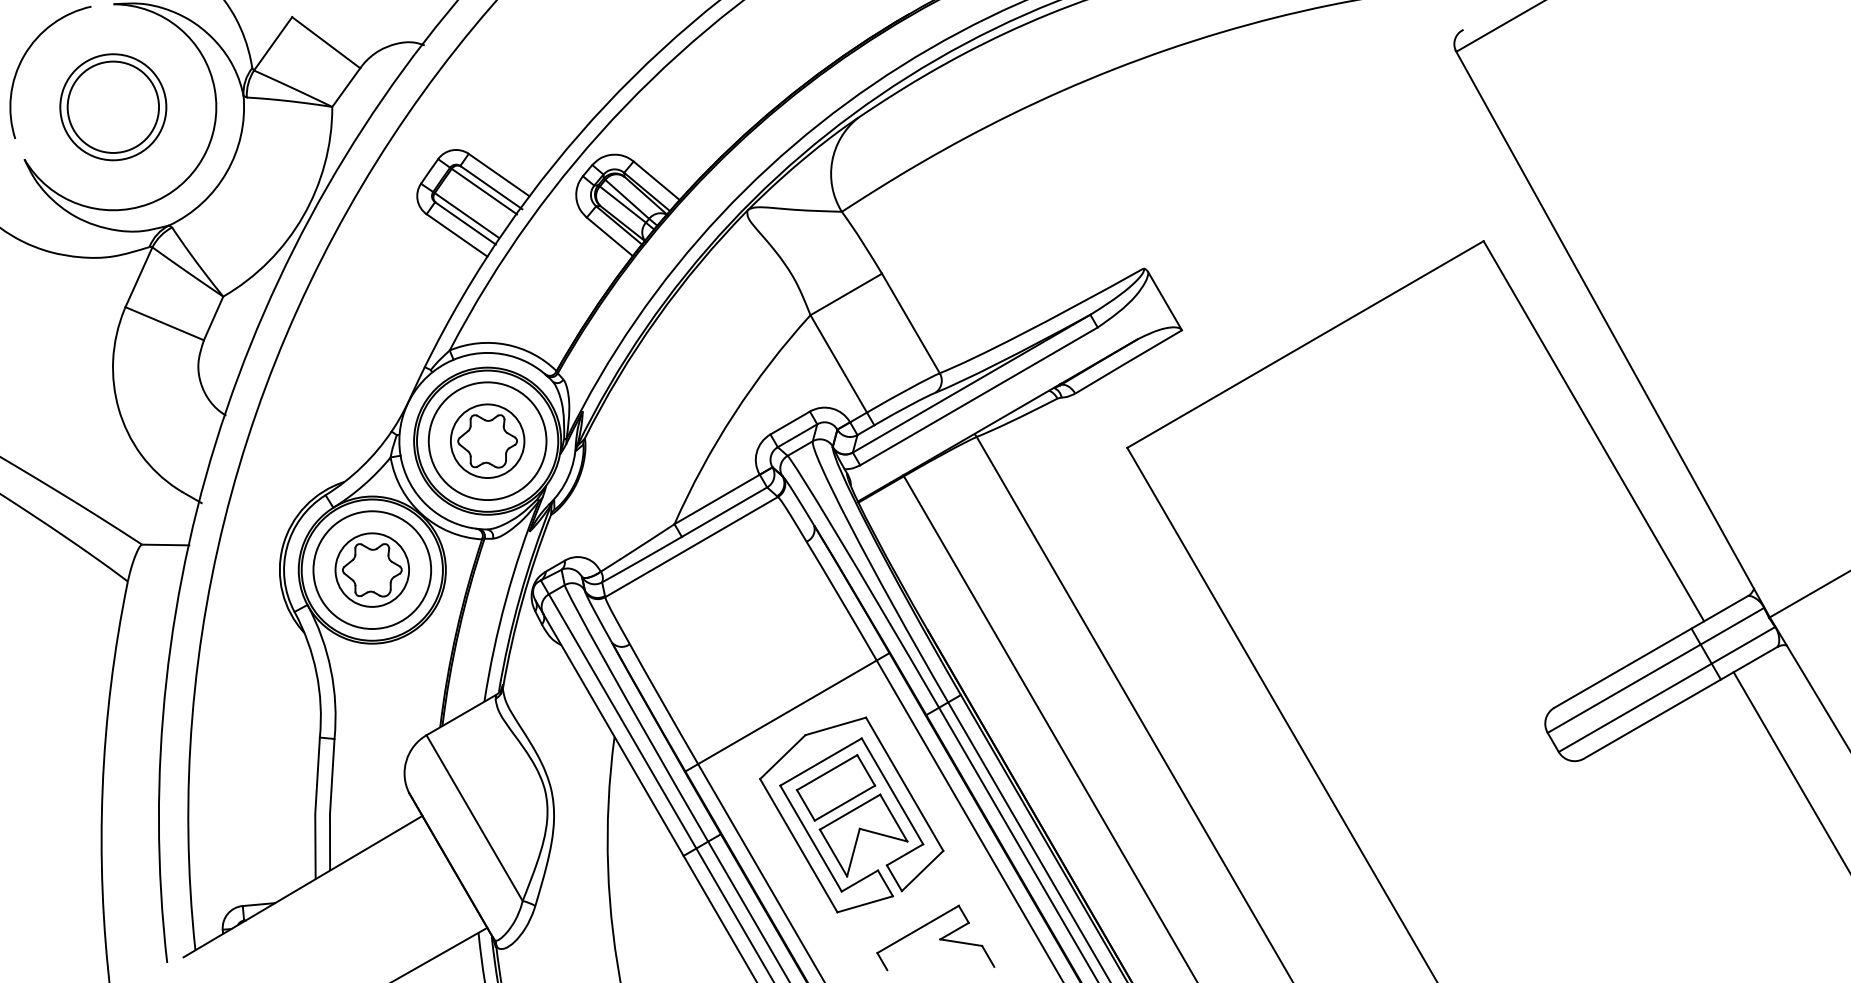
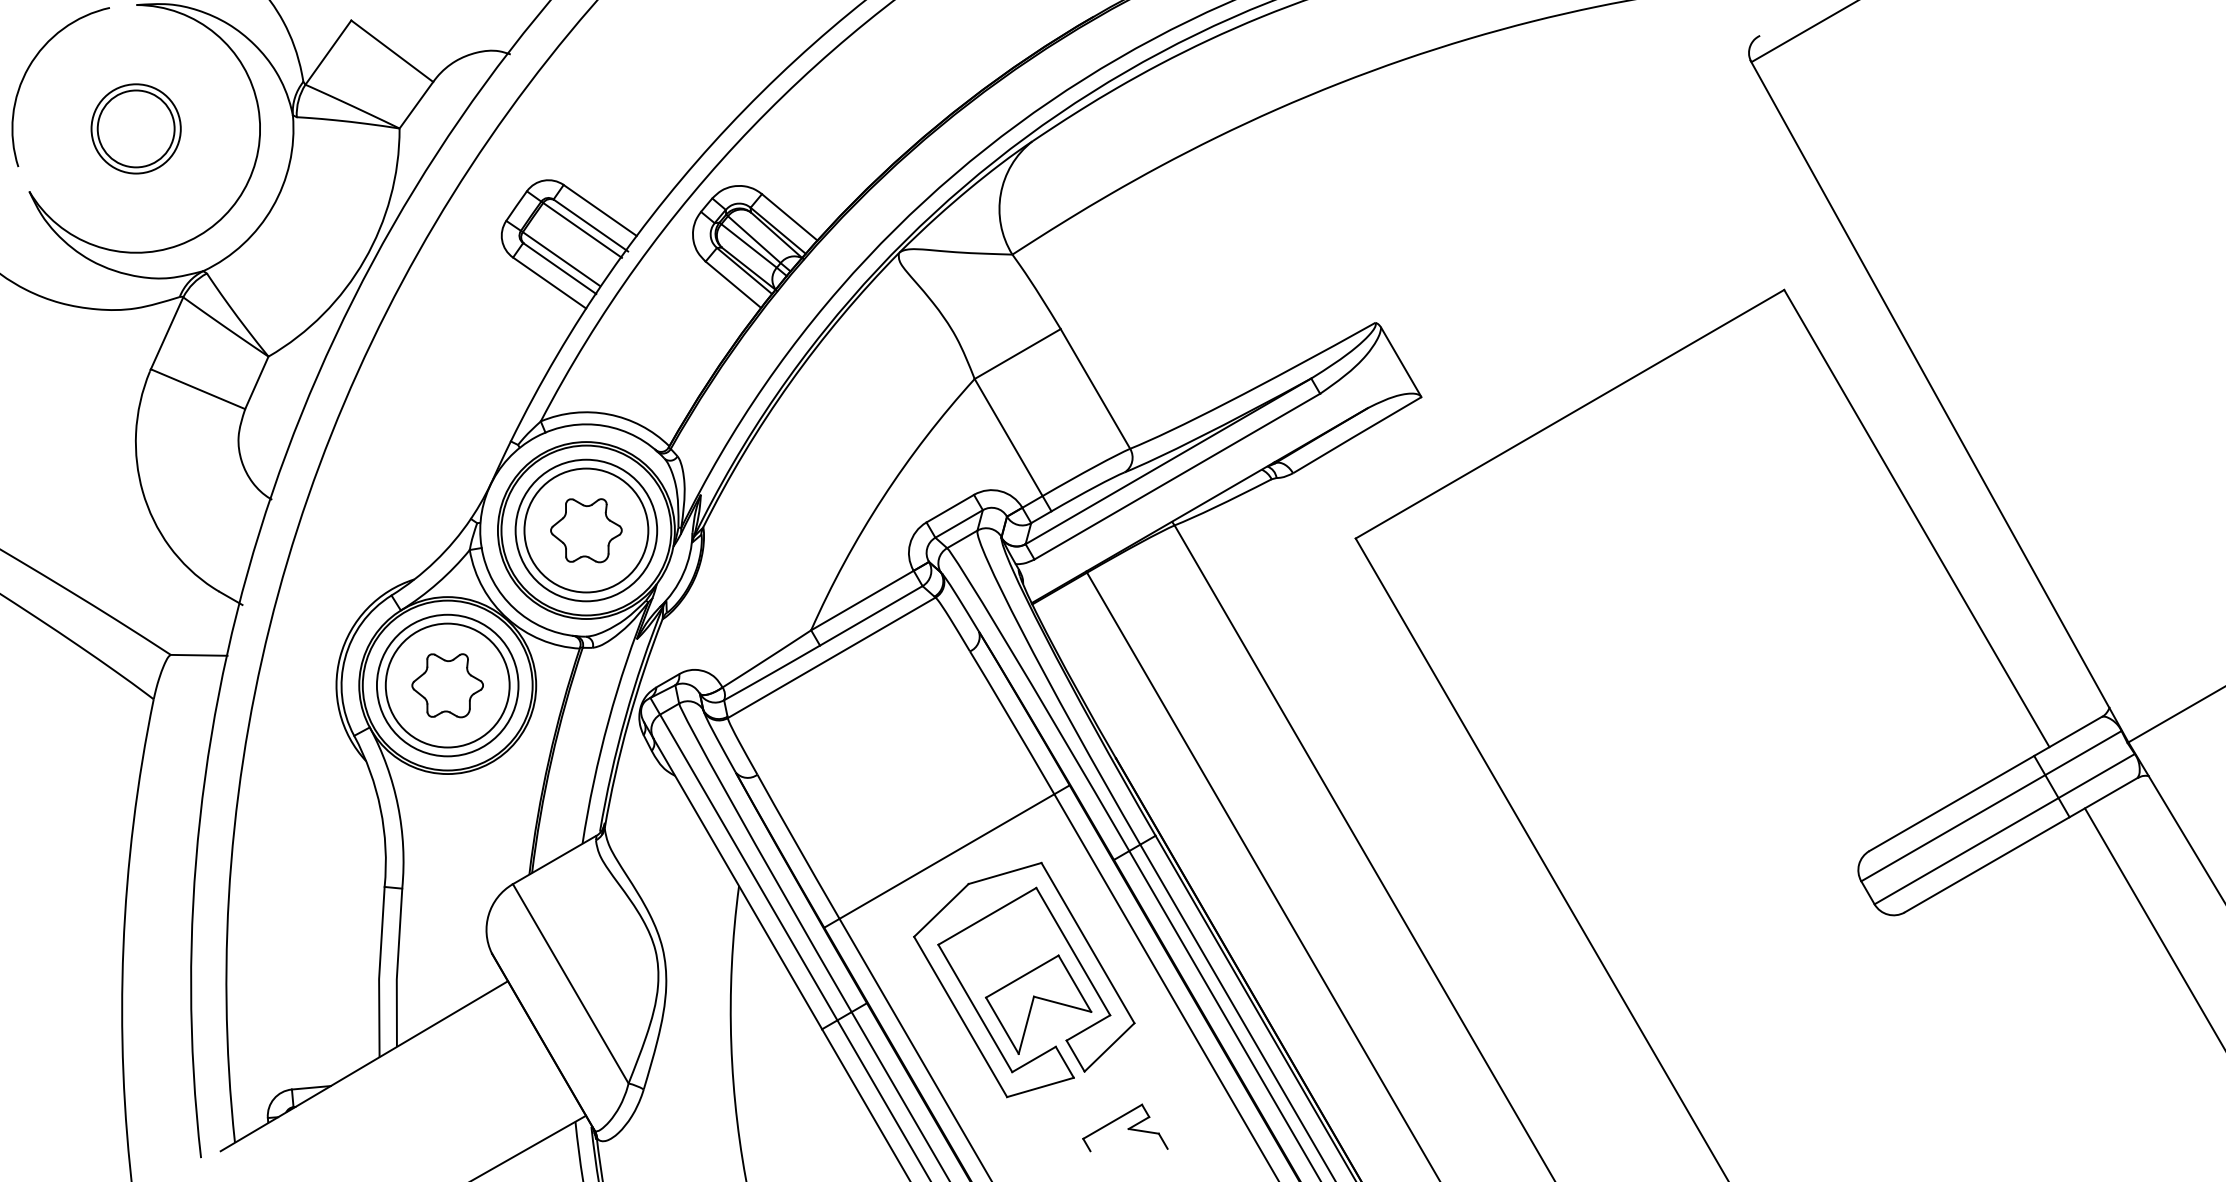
part: (112, 106) -> (135, 128), size x0.7
circle: (487, 441) -> (586, 530), size x1.4
circle: (372, 570) -> (447, 685), size x1.4
part: (836, 787) -> (1005, 946), removed
part: (935, 937) -> (1125, 1127), size x0.6

